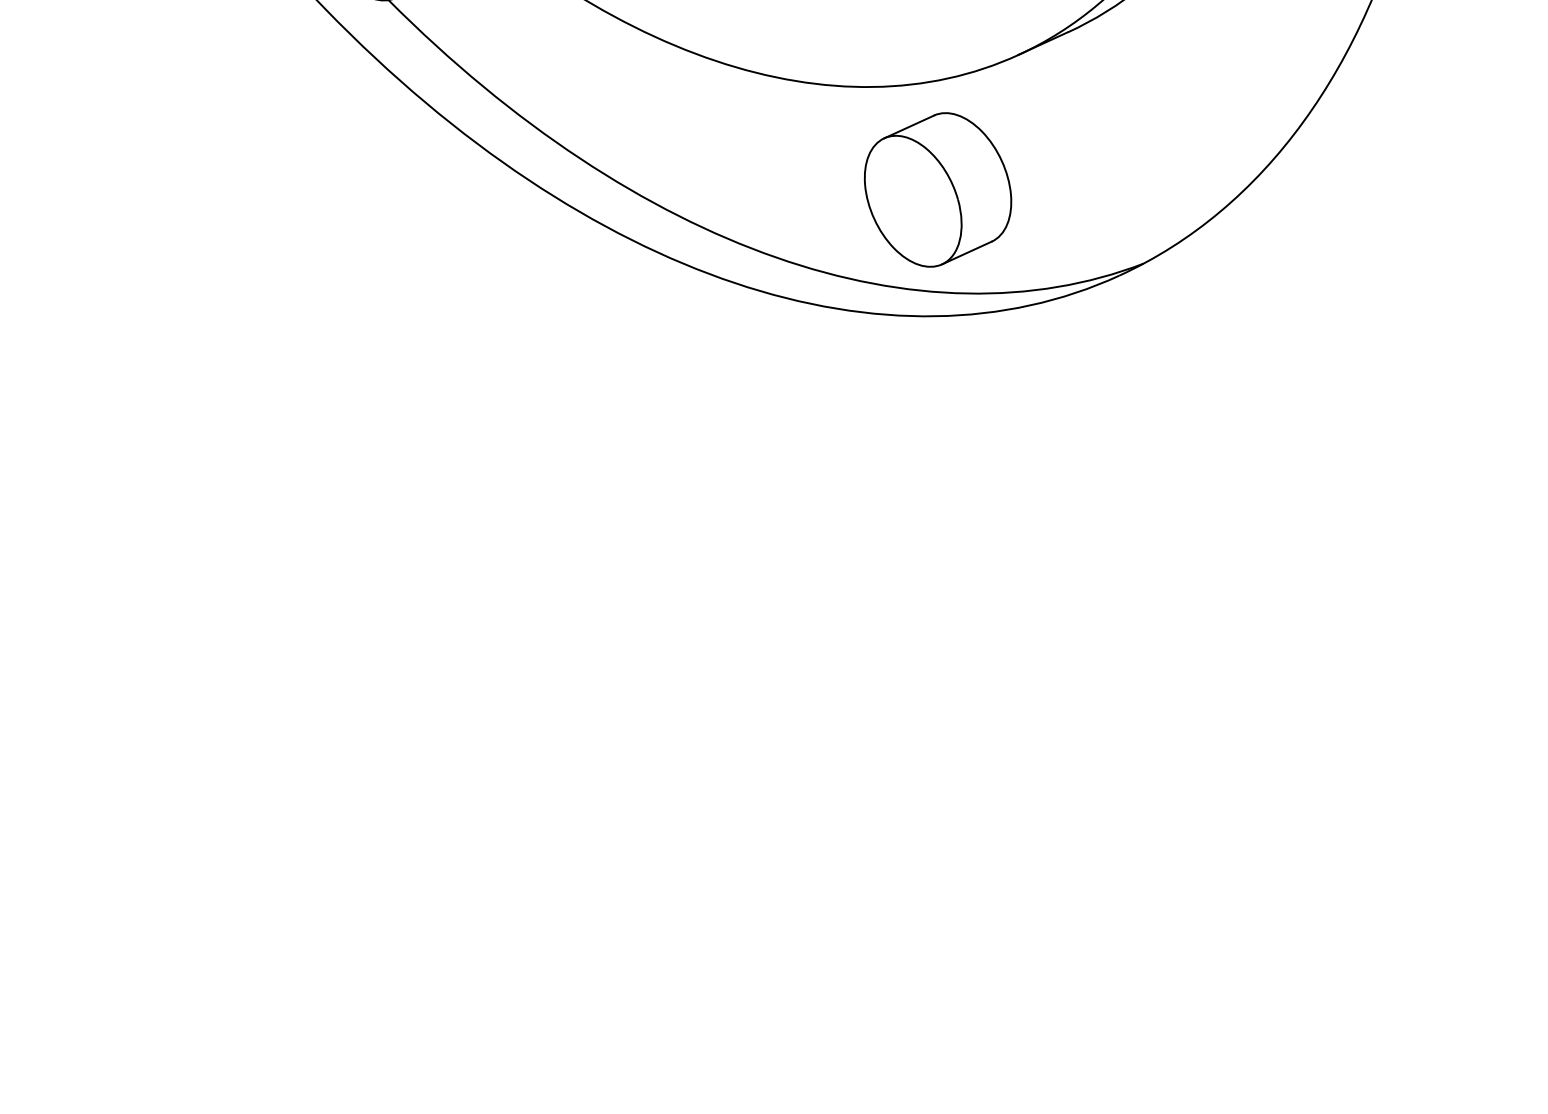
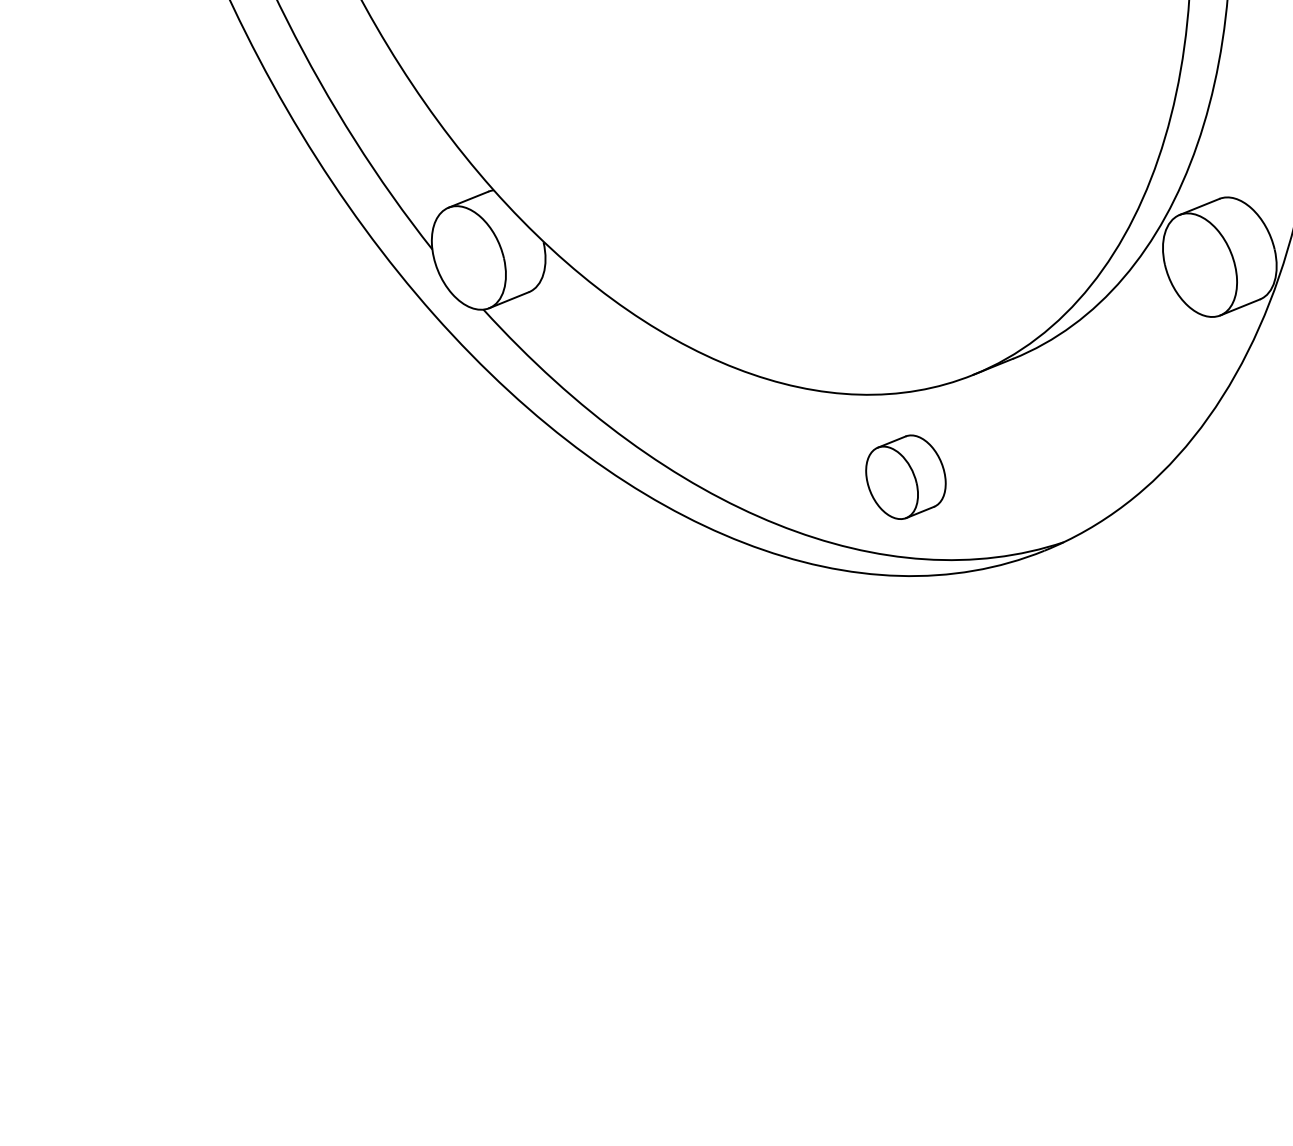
part: (937, 188) -> (905, 476), size x0.7

